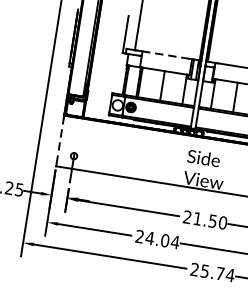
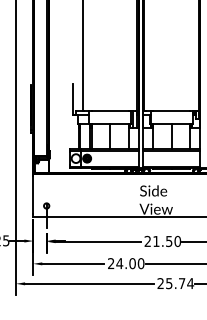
line: (167, 55) -> (110, 111), dashed -> solid
line: (60, 140) -> (33, 194), dashed -> solid
text: (174, 242) -> (140, 263), 24.04 -> 24.00

